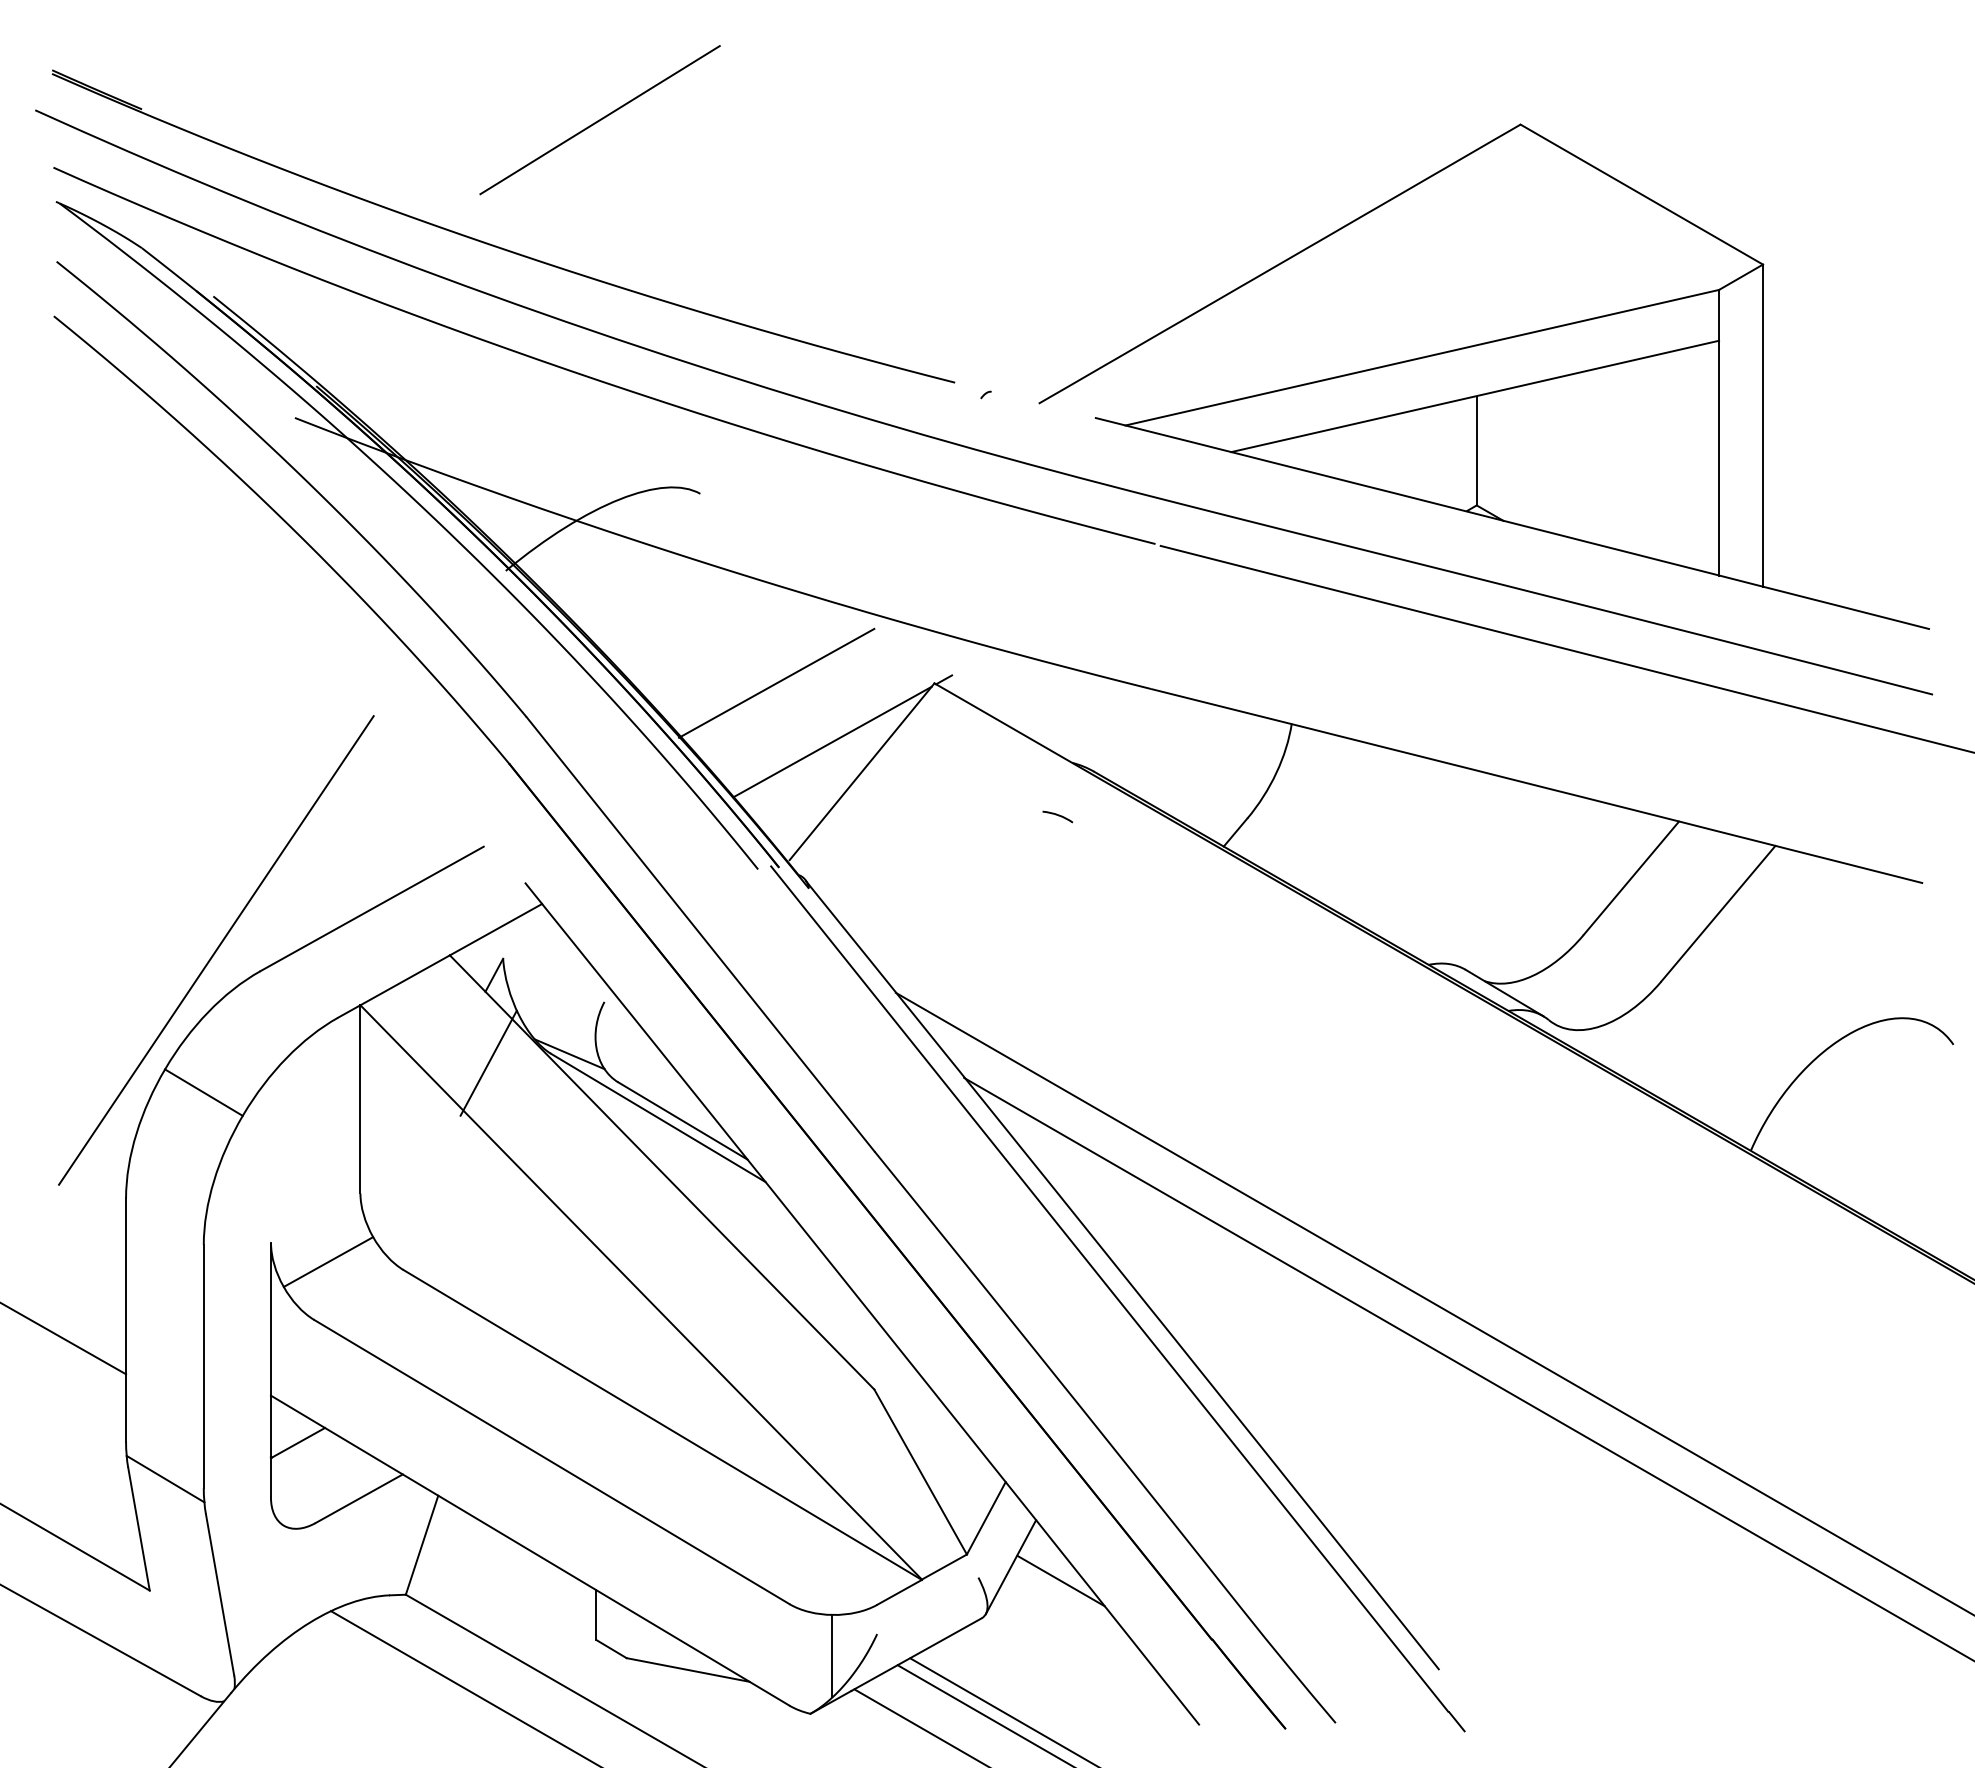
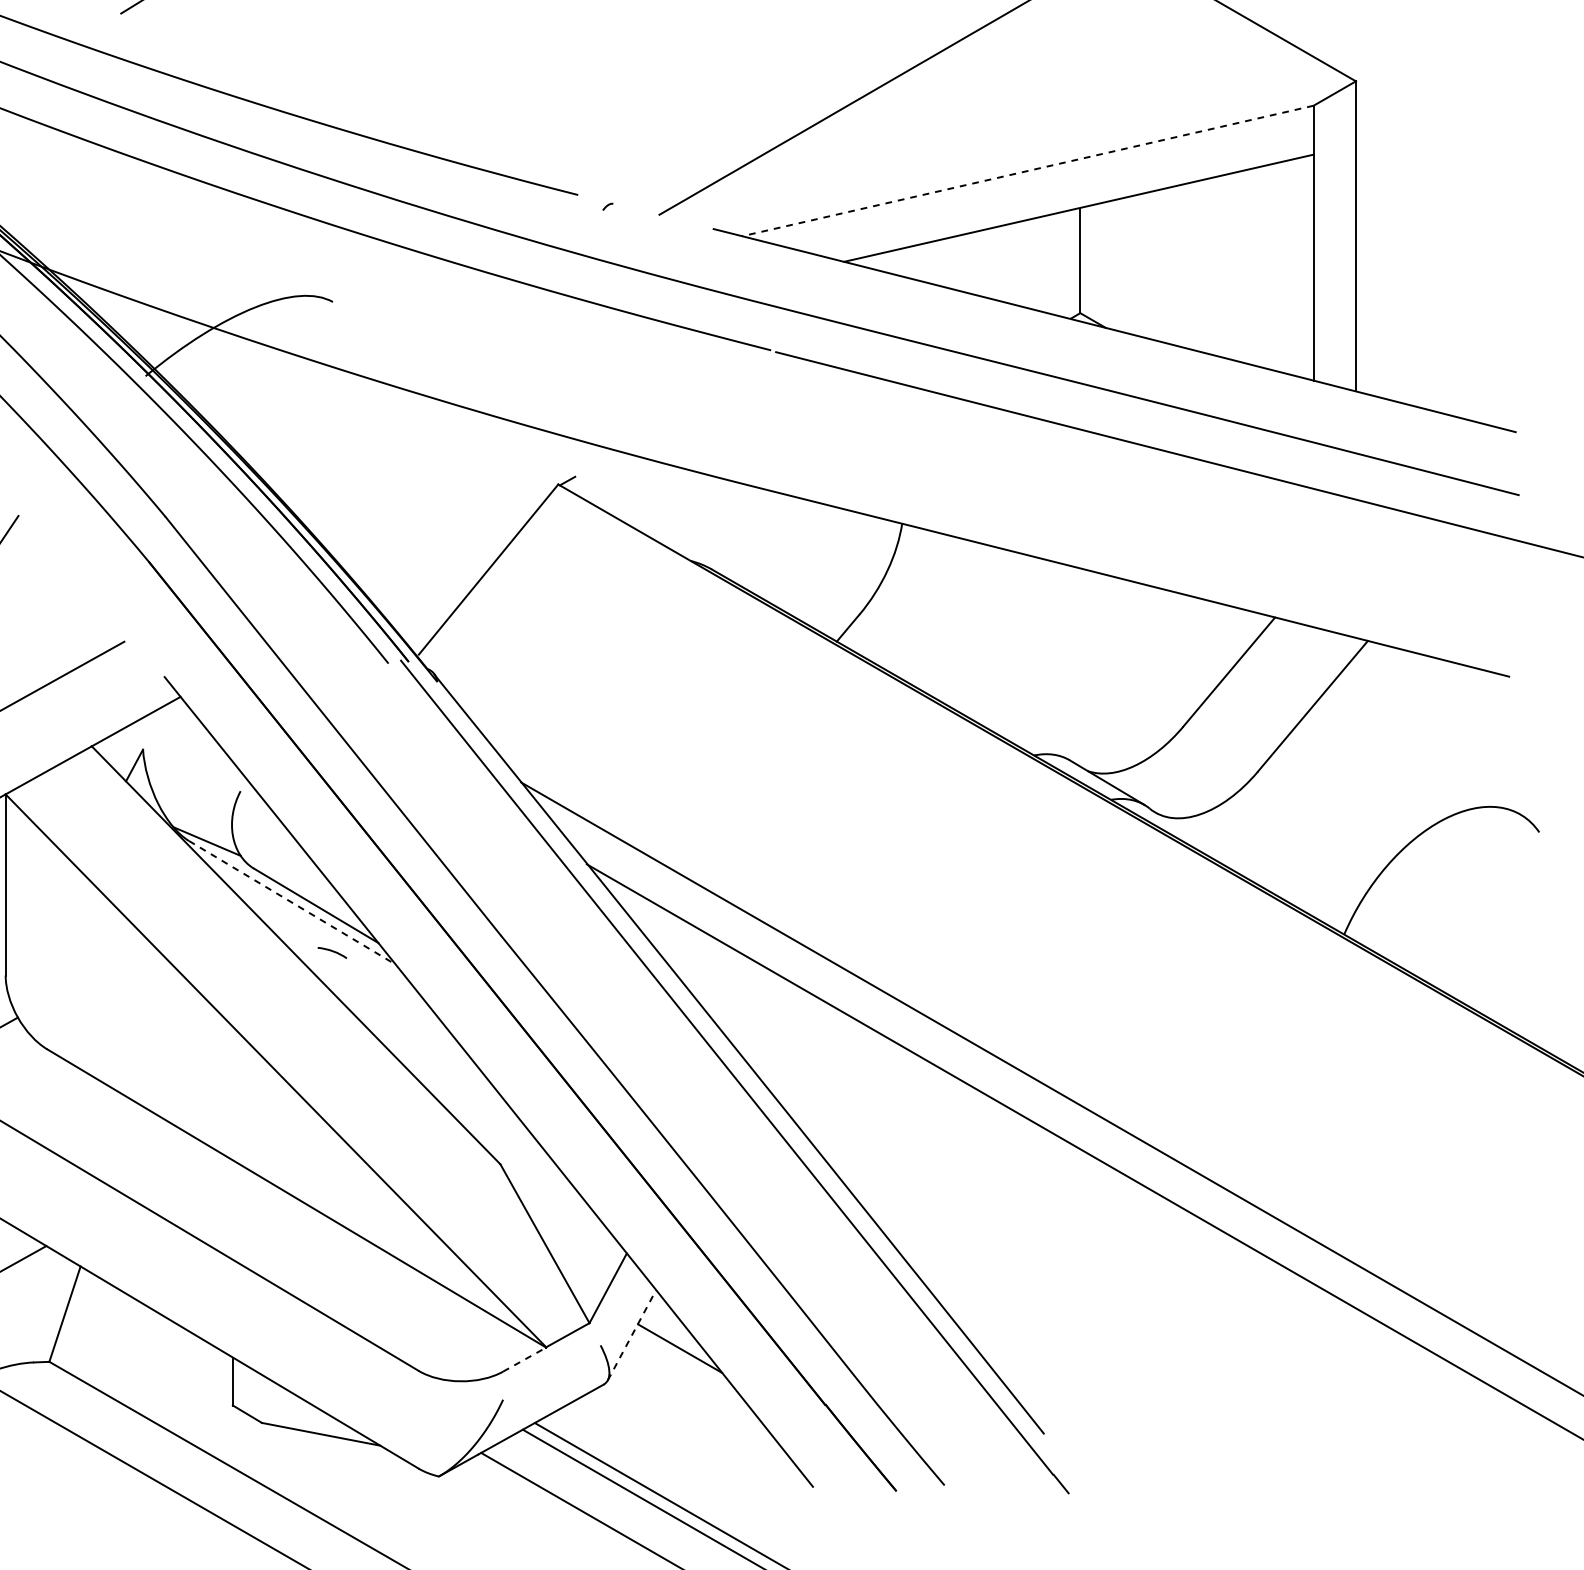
line: (1421, 357) -> (1027, 170), solid -> dashed
line: (776, 682) -> (406, 483), removed
line: (832, 741) -> (460, 540), removed
curve: (1057, 815) -> (332, 951), moved
line: (488, 1062) -> (128, 849), removed
line: (658, 1118) -> (292, 903), solid -> dashed
line: (1011, 1566) -> (632, 1334), solid -> dashed
line: (899, 1592) -> (524, 1359), solid -> dashed
line: (832, 1655) -> (460, 1420), removed

